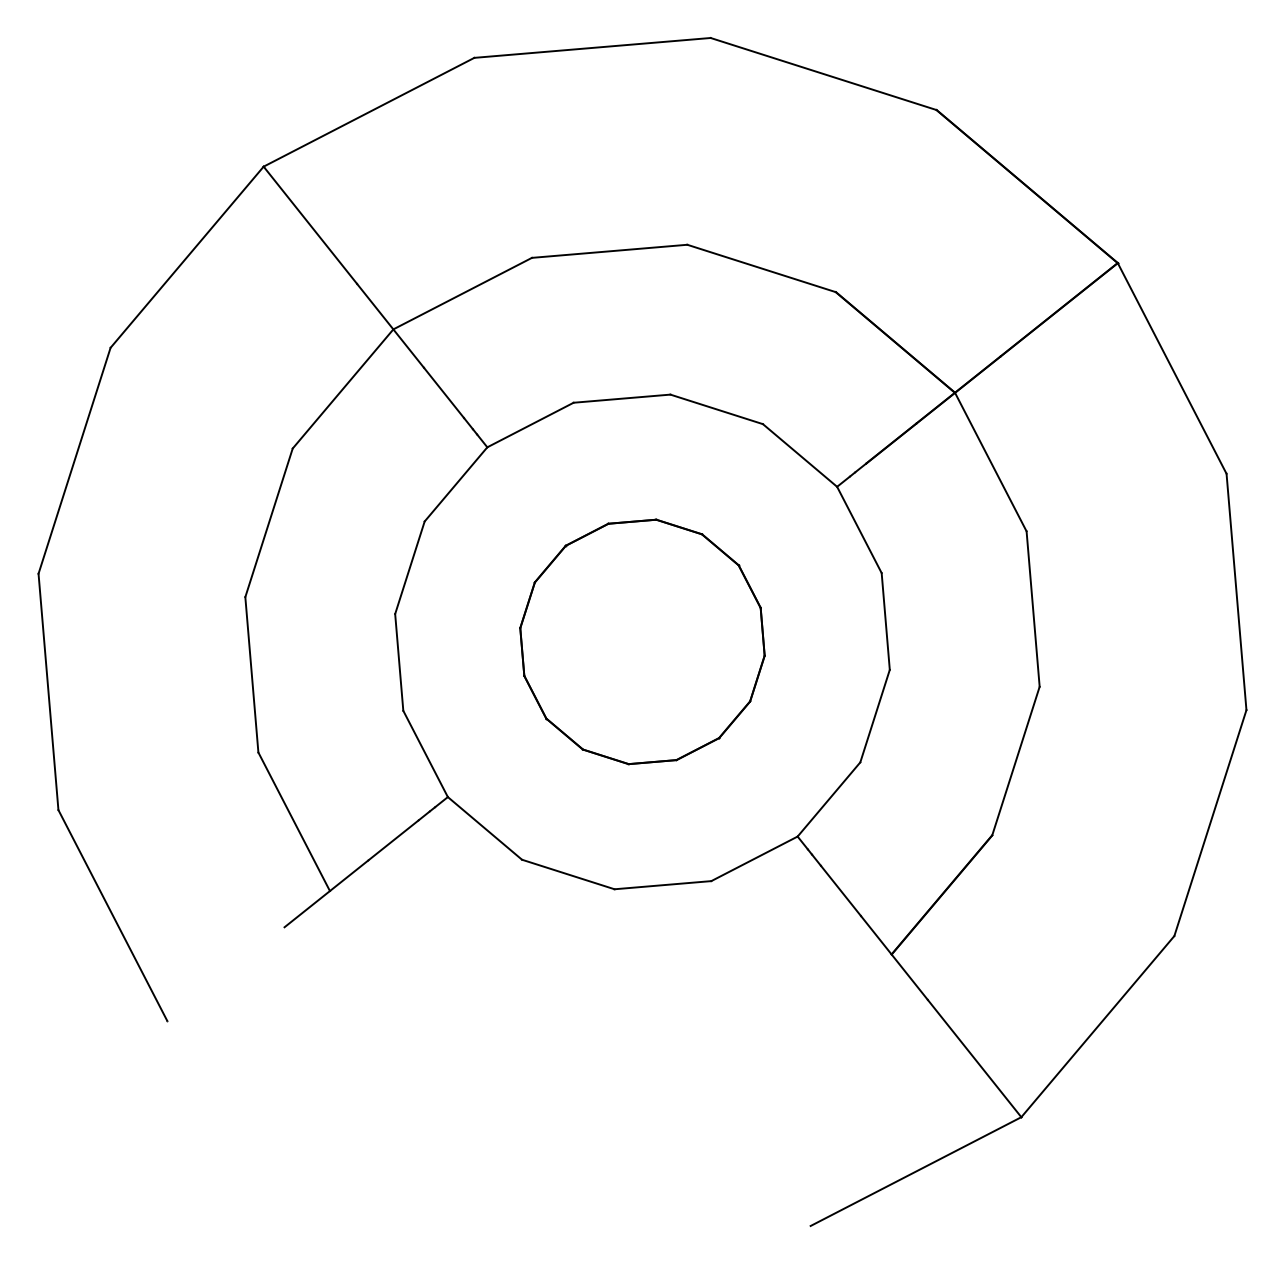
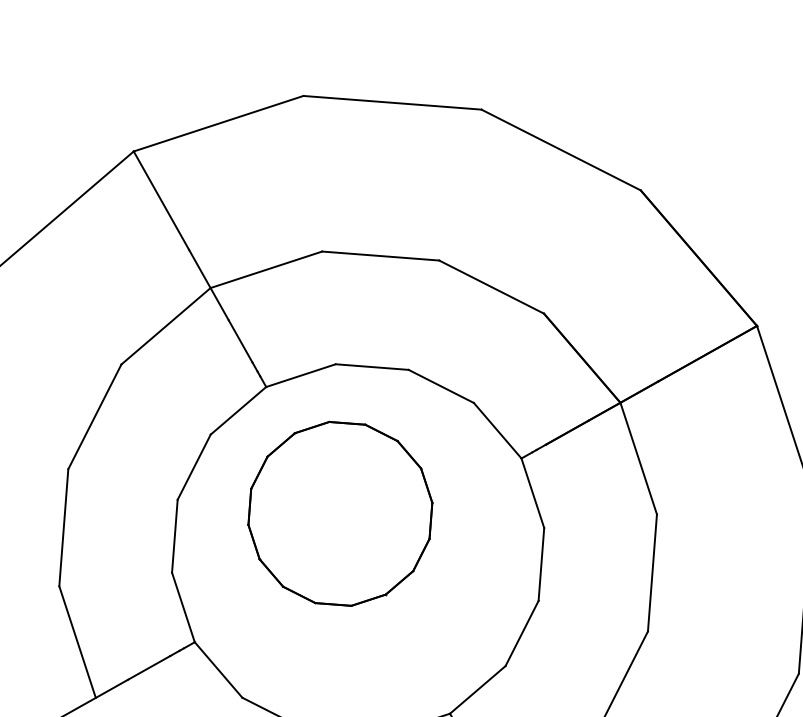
part: (642, 641) -> (340, 513), moved

